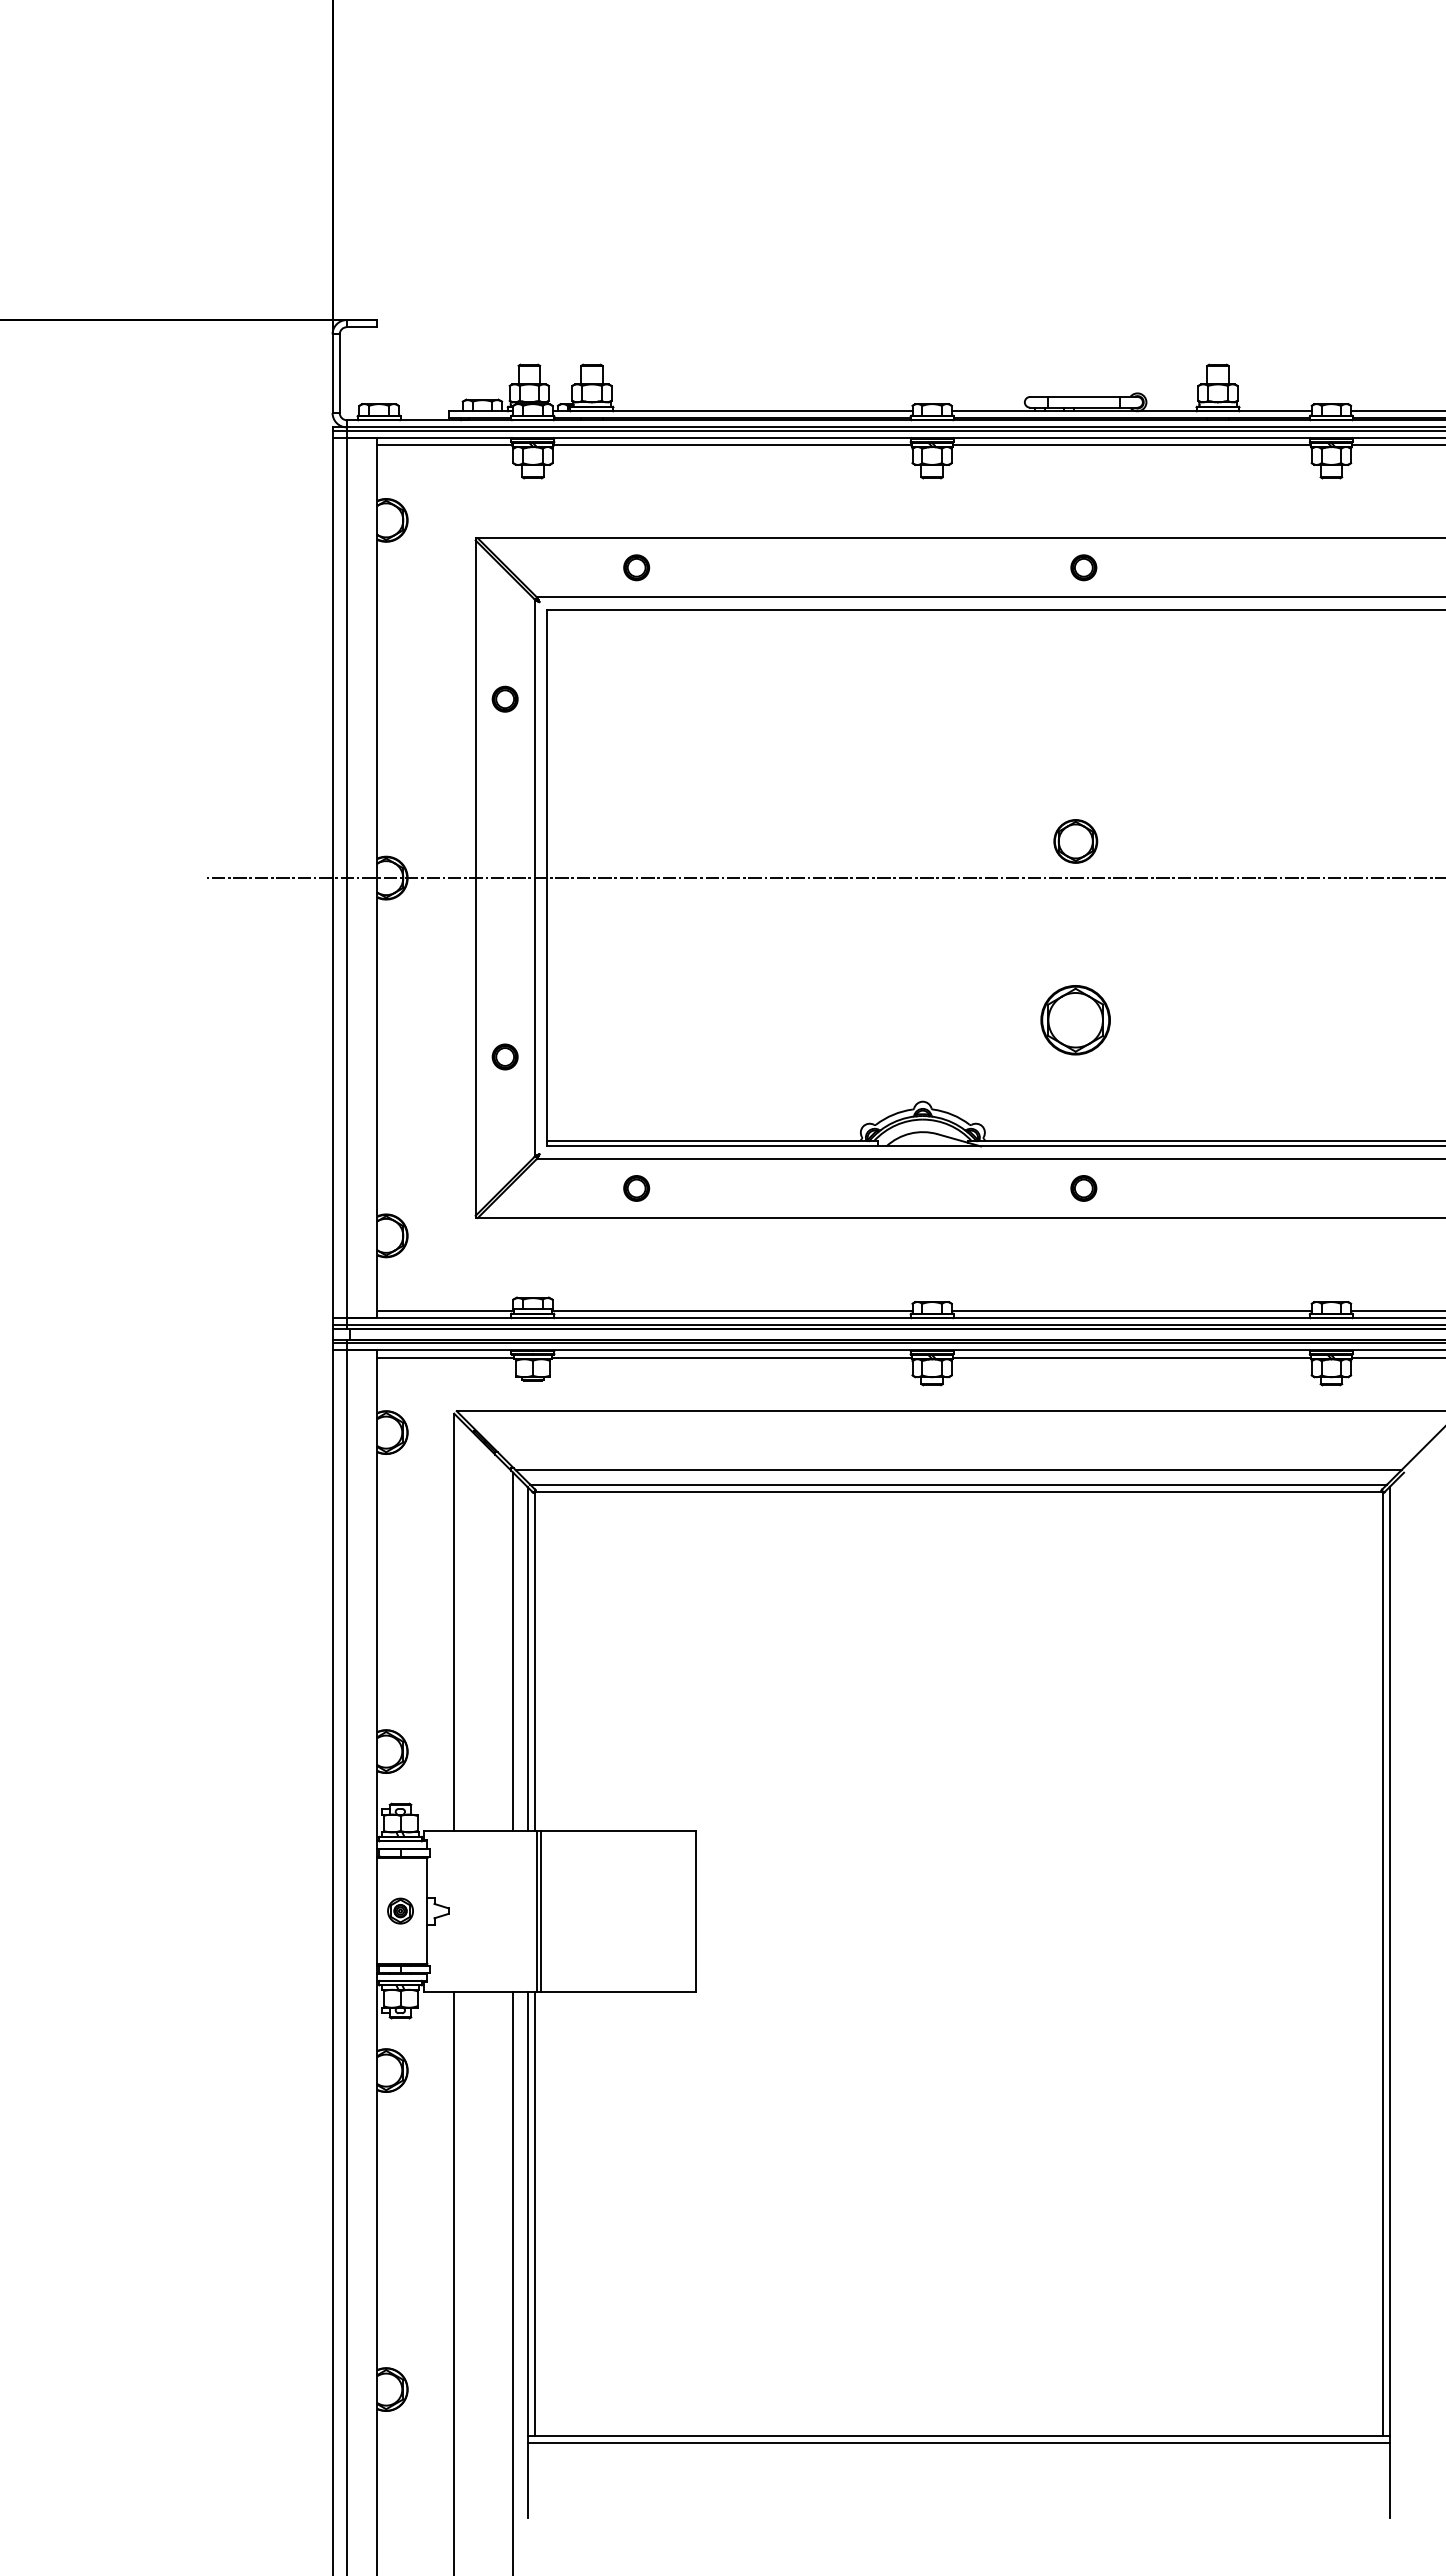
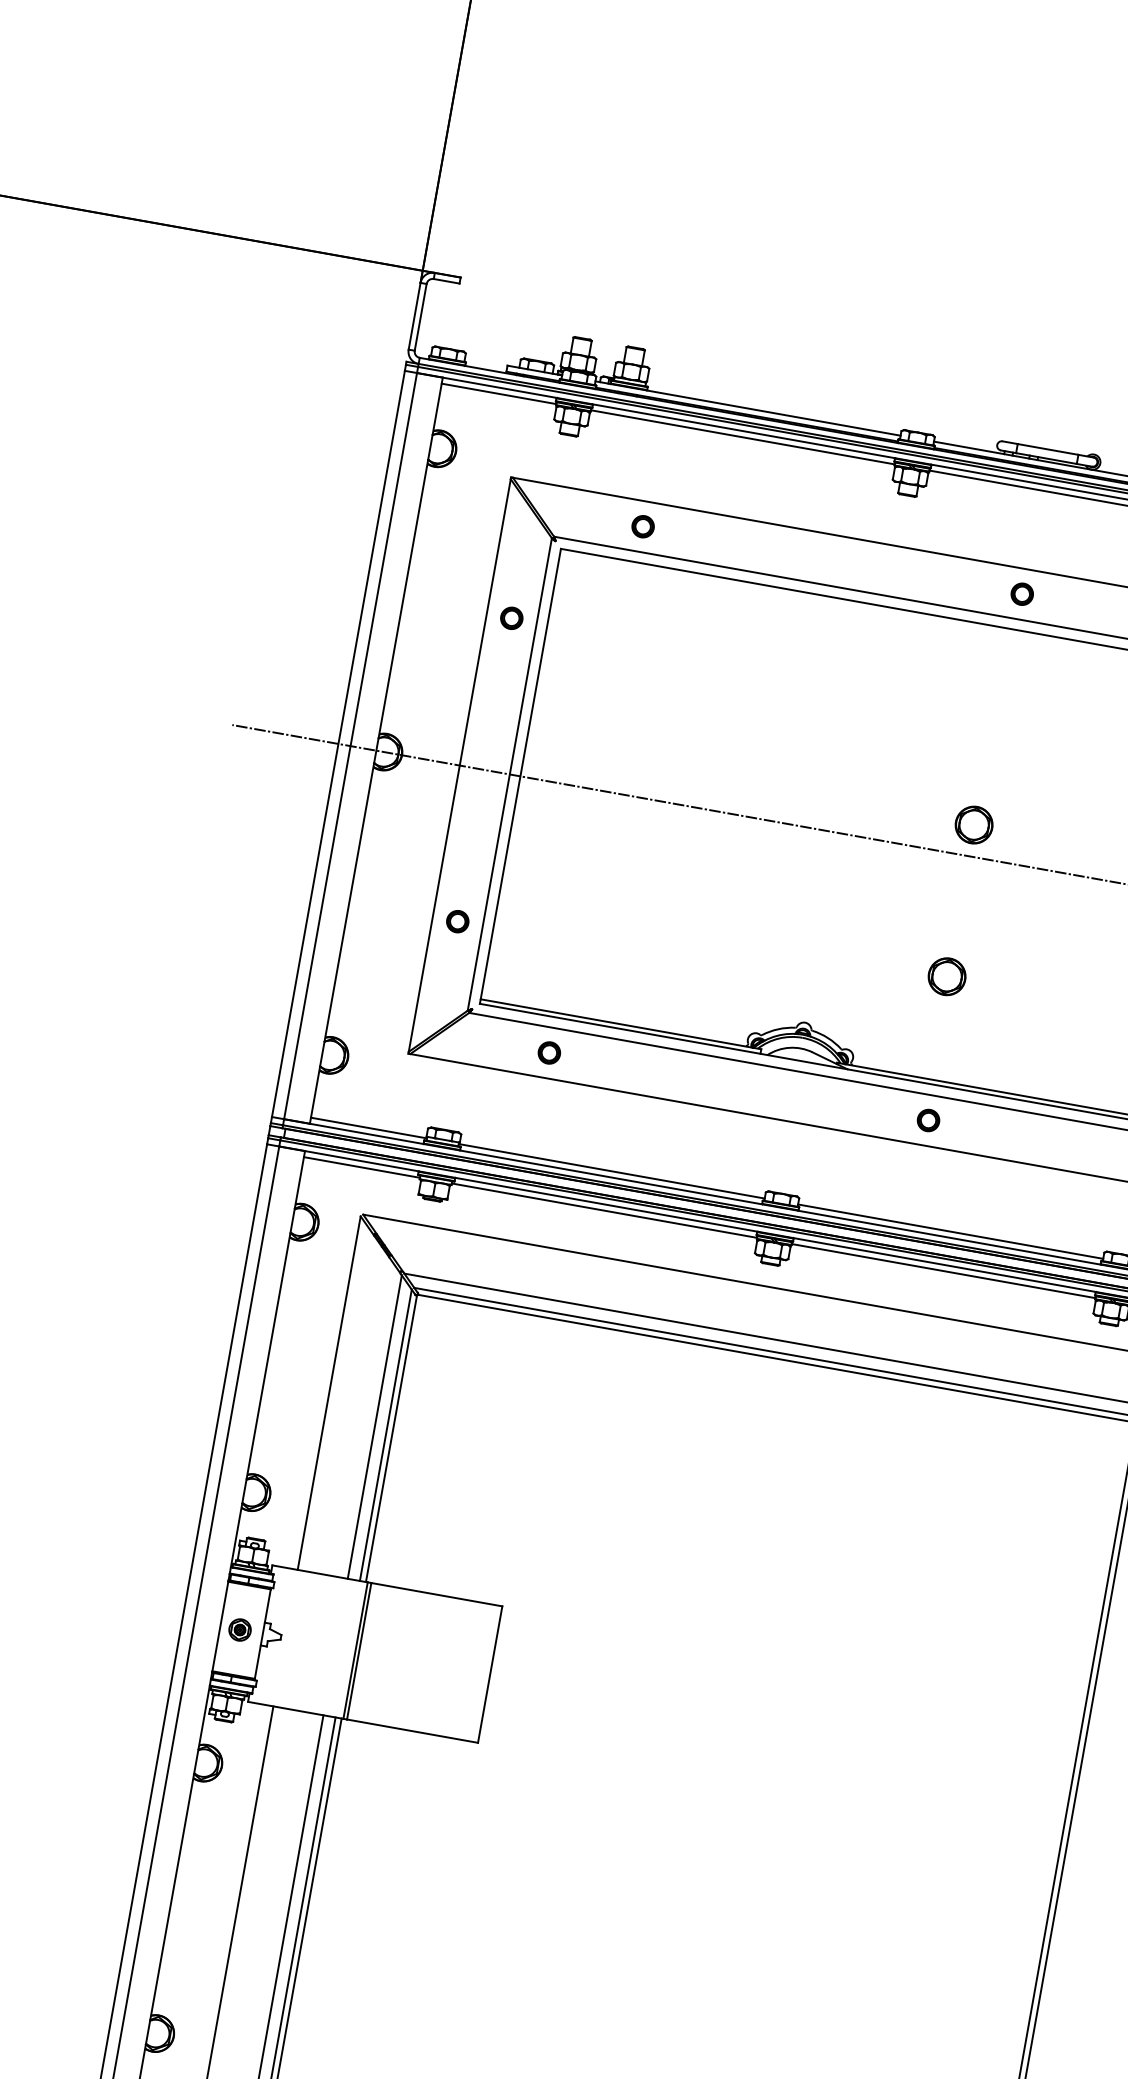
part: (1075, 1020) -> (946, 976), size x0.62

